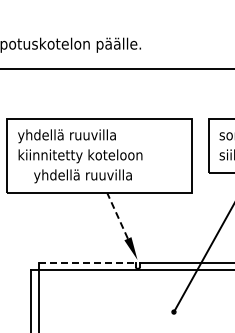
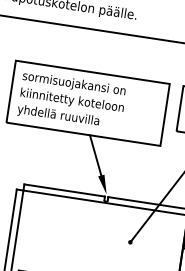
text: (79, 136) -> (73, 84), yhdellä ruuvilla -> sormisuojakansi on
text: (82, 176) -> (58, 116), moved
line: (117, 216) -> (95, 155), dashed -> solid
line: (88, 262) -> (65, 190), dashed -> solid

